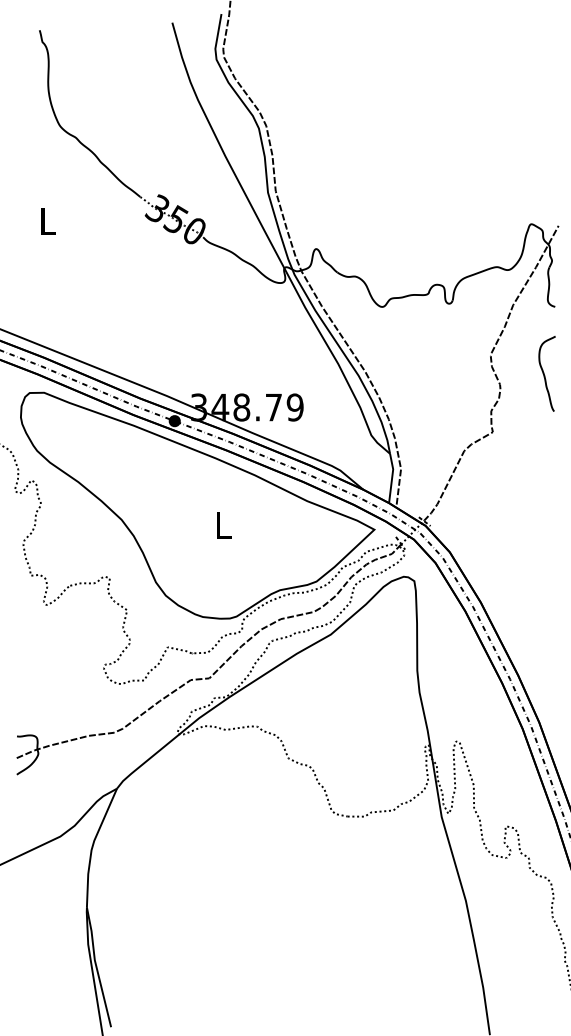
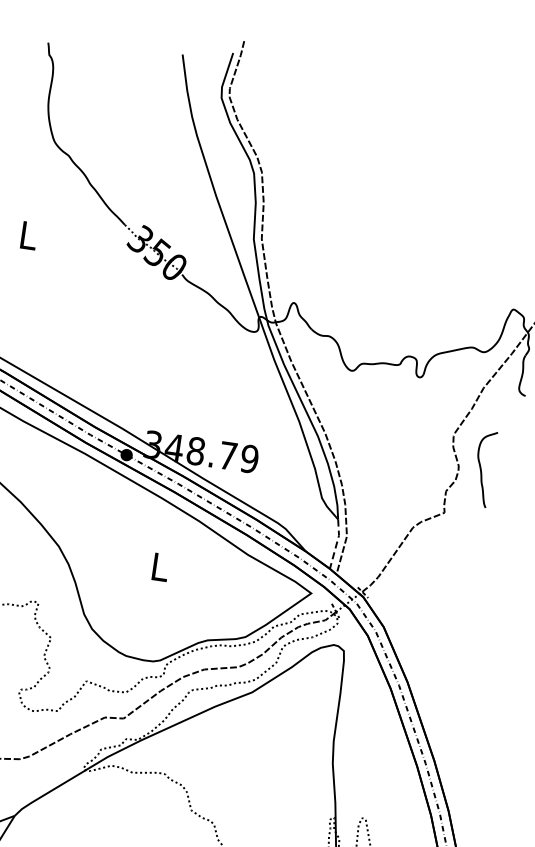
curve: (544, 373) -> (481, 468), moved
line: (392, 478) -> (336, 544), solid -> dashed

